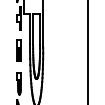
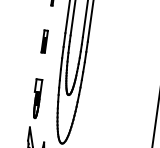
part: (18, 50) -> (43, 40), size x0.6

